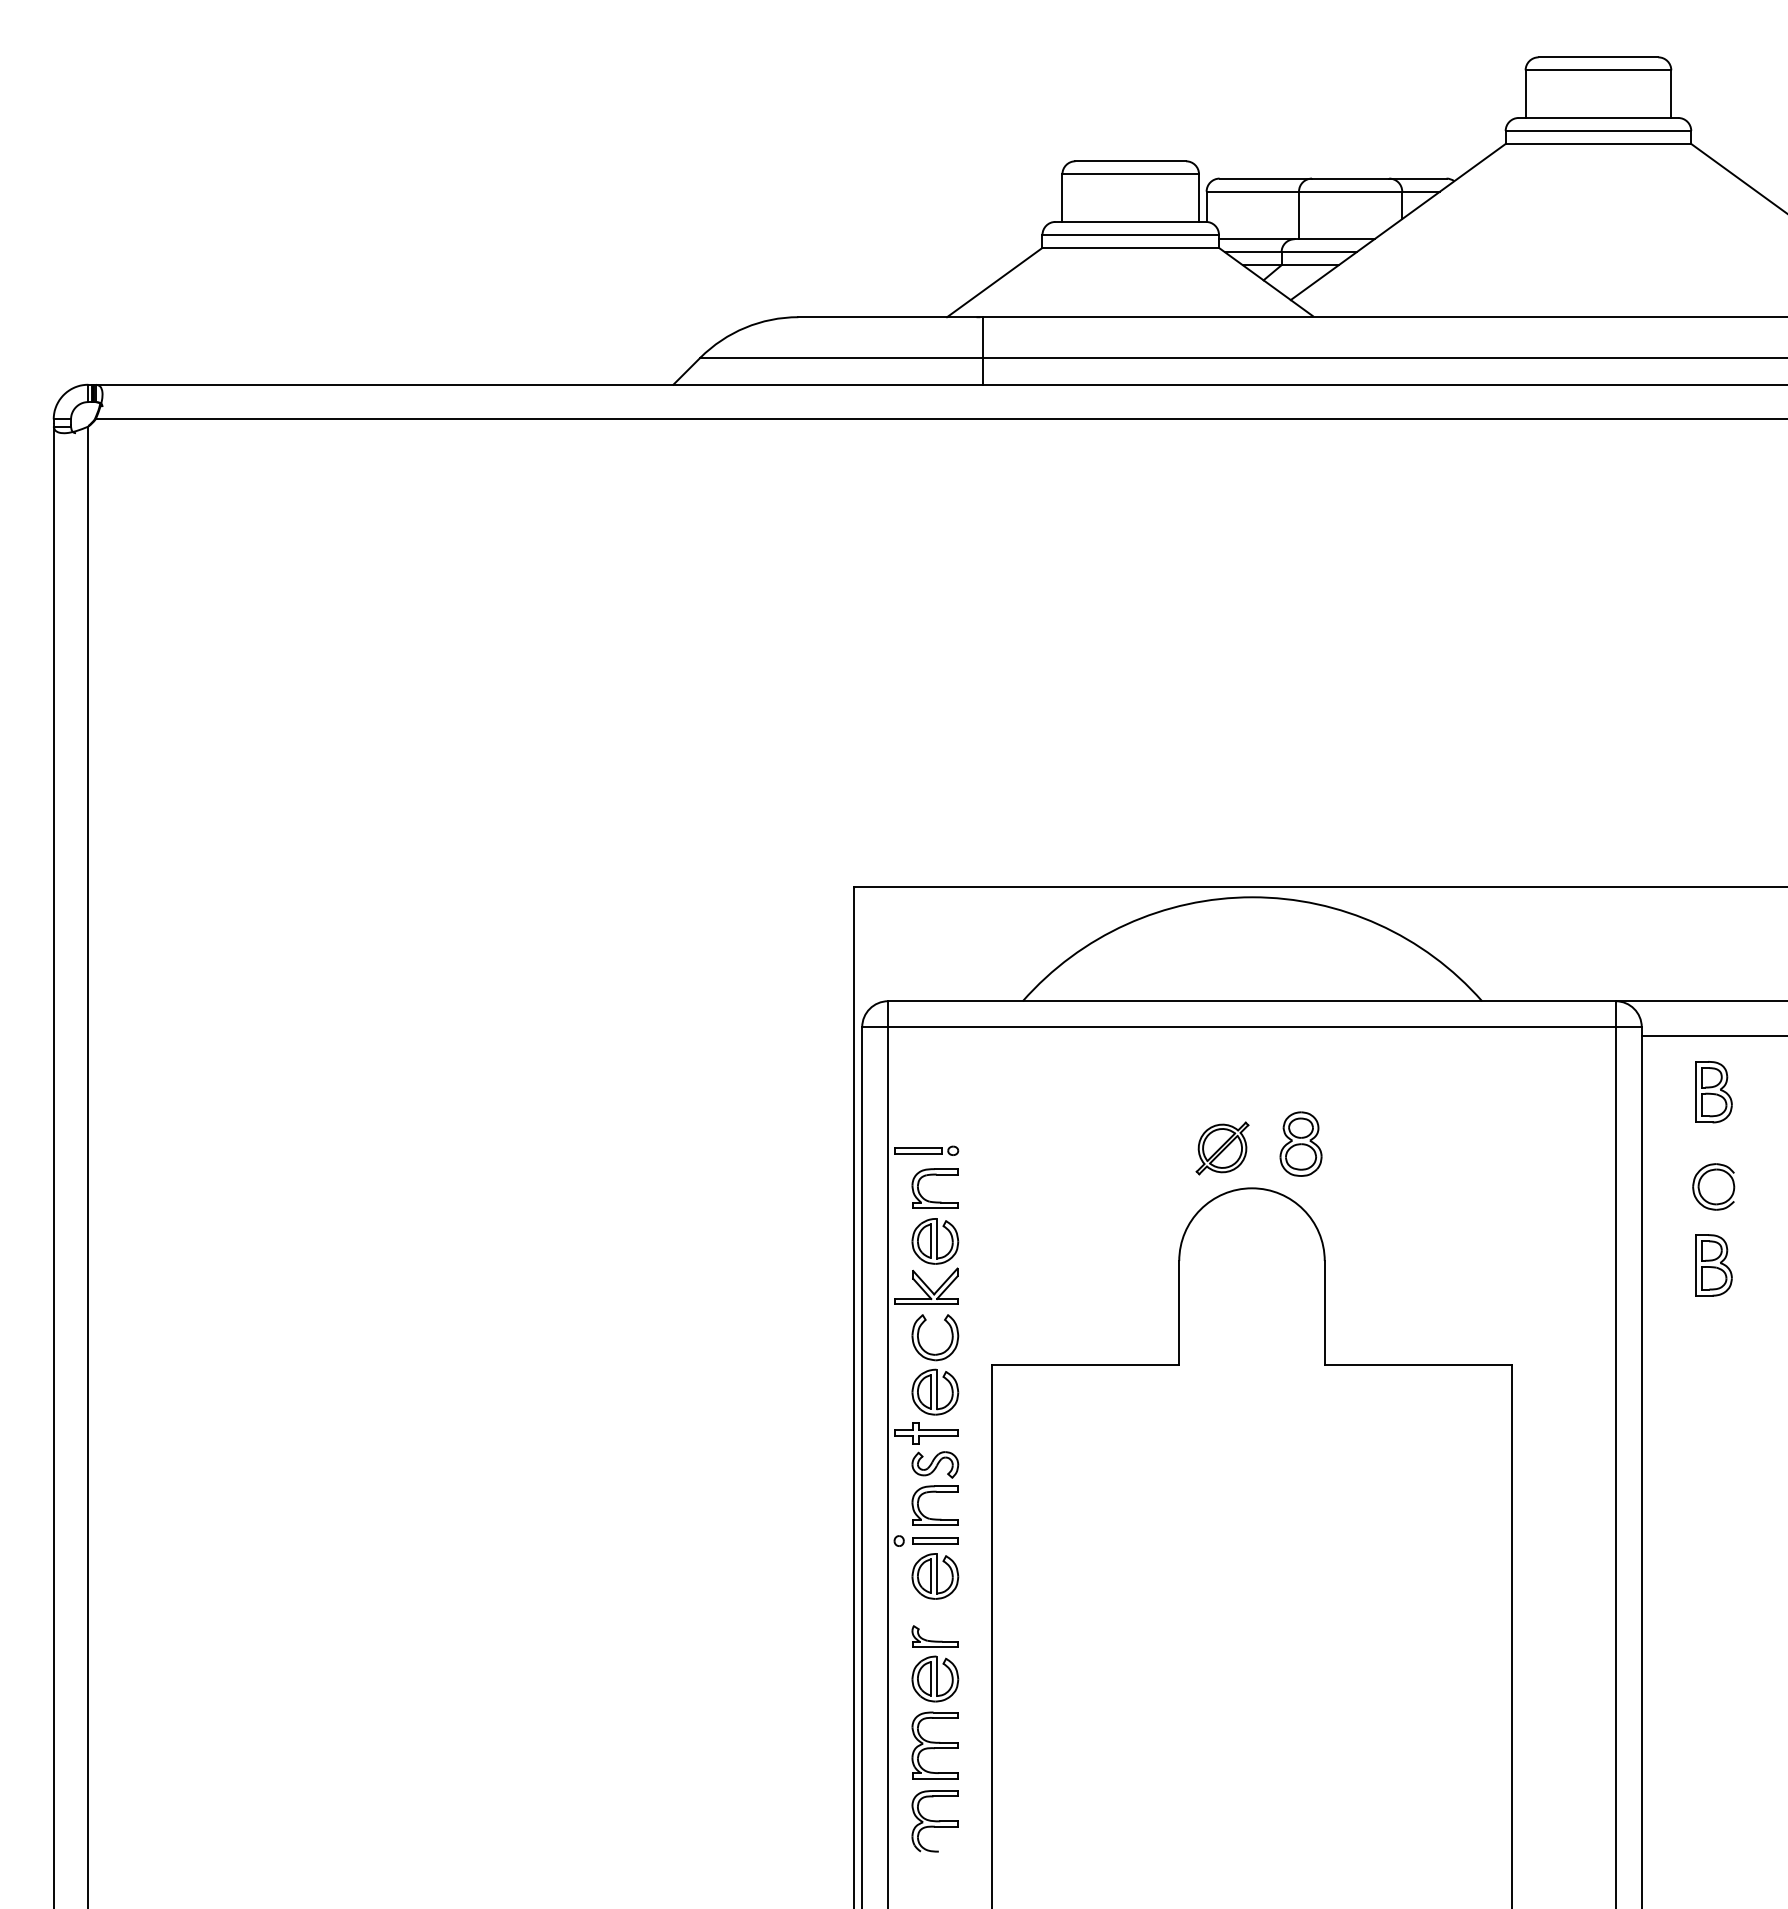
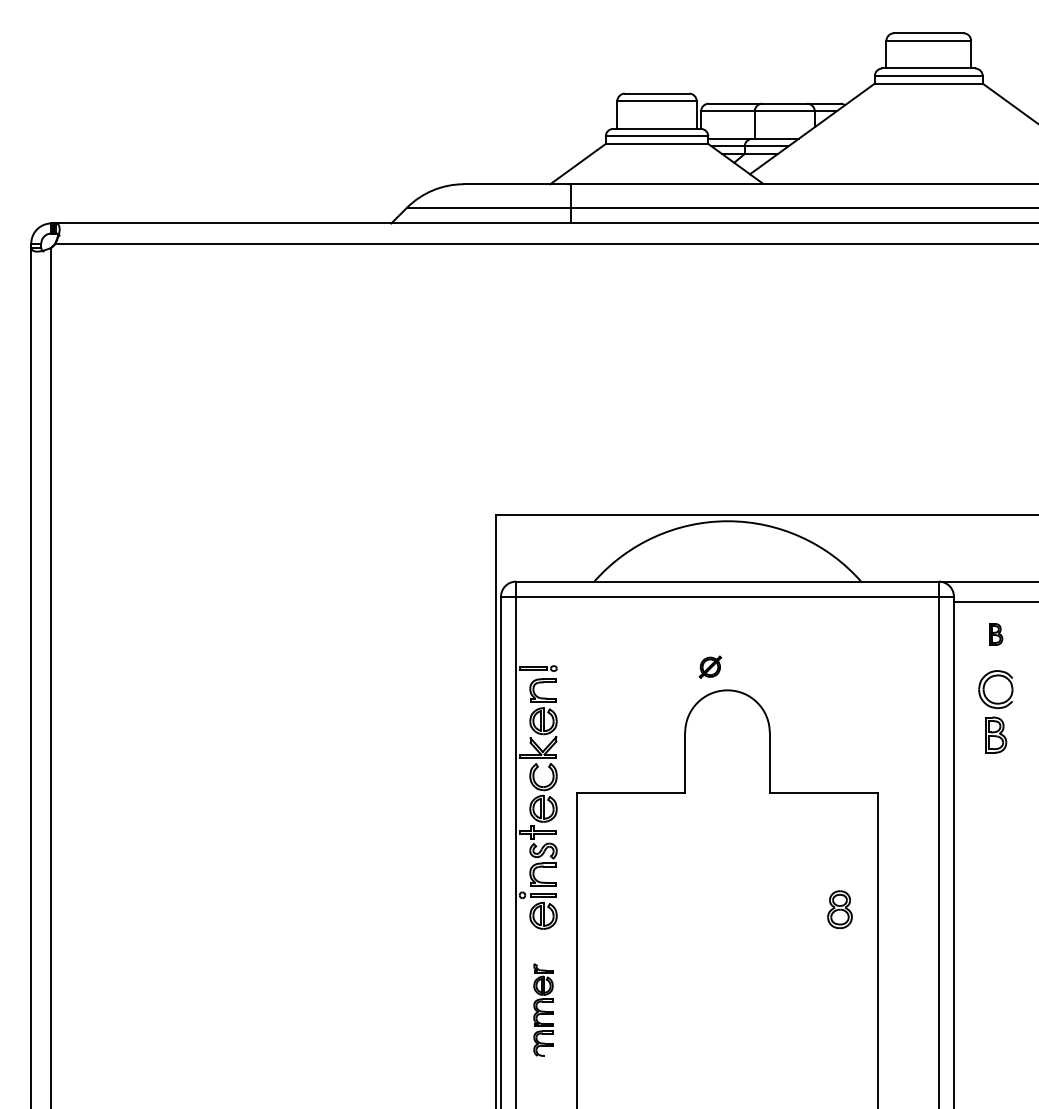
part: (1715, 1092) -> (996, 634), size x0.6
part: (1300, 1143) -> (839, 909), moved
part: (1222, 1148) -> (710, 667), size x0.7
part: (1713, 1186) -> (995, 689), size x1.4
part: (935, 1737) -> (543, 1009), size x0.7

